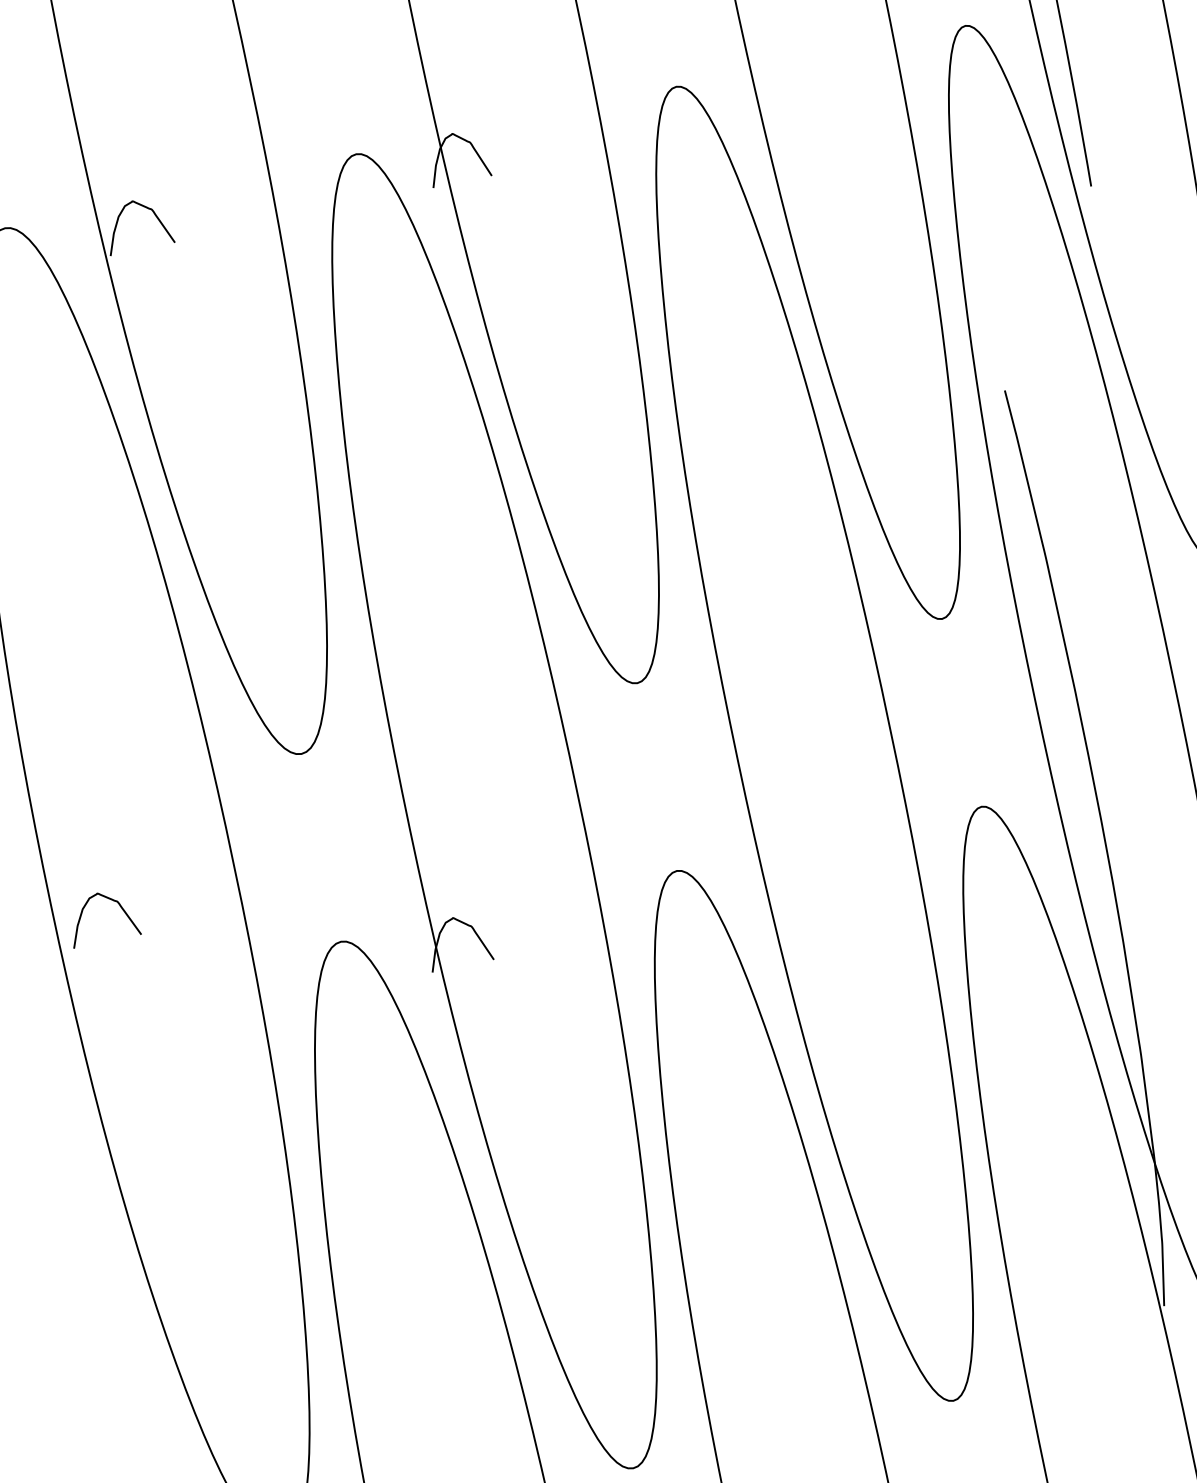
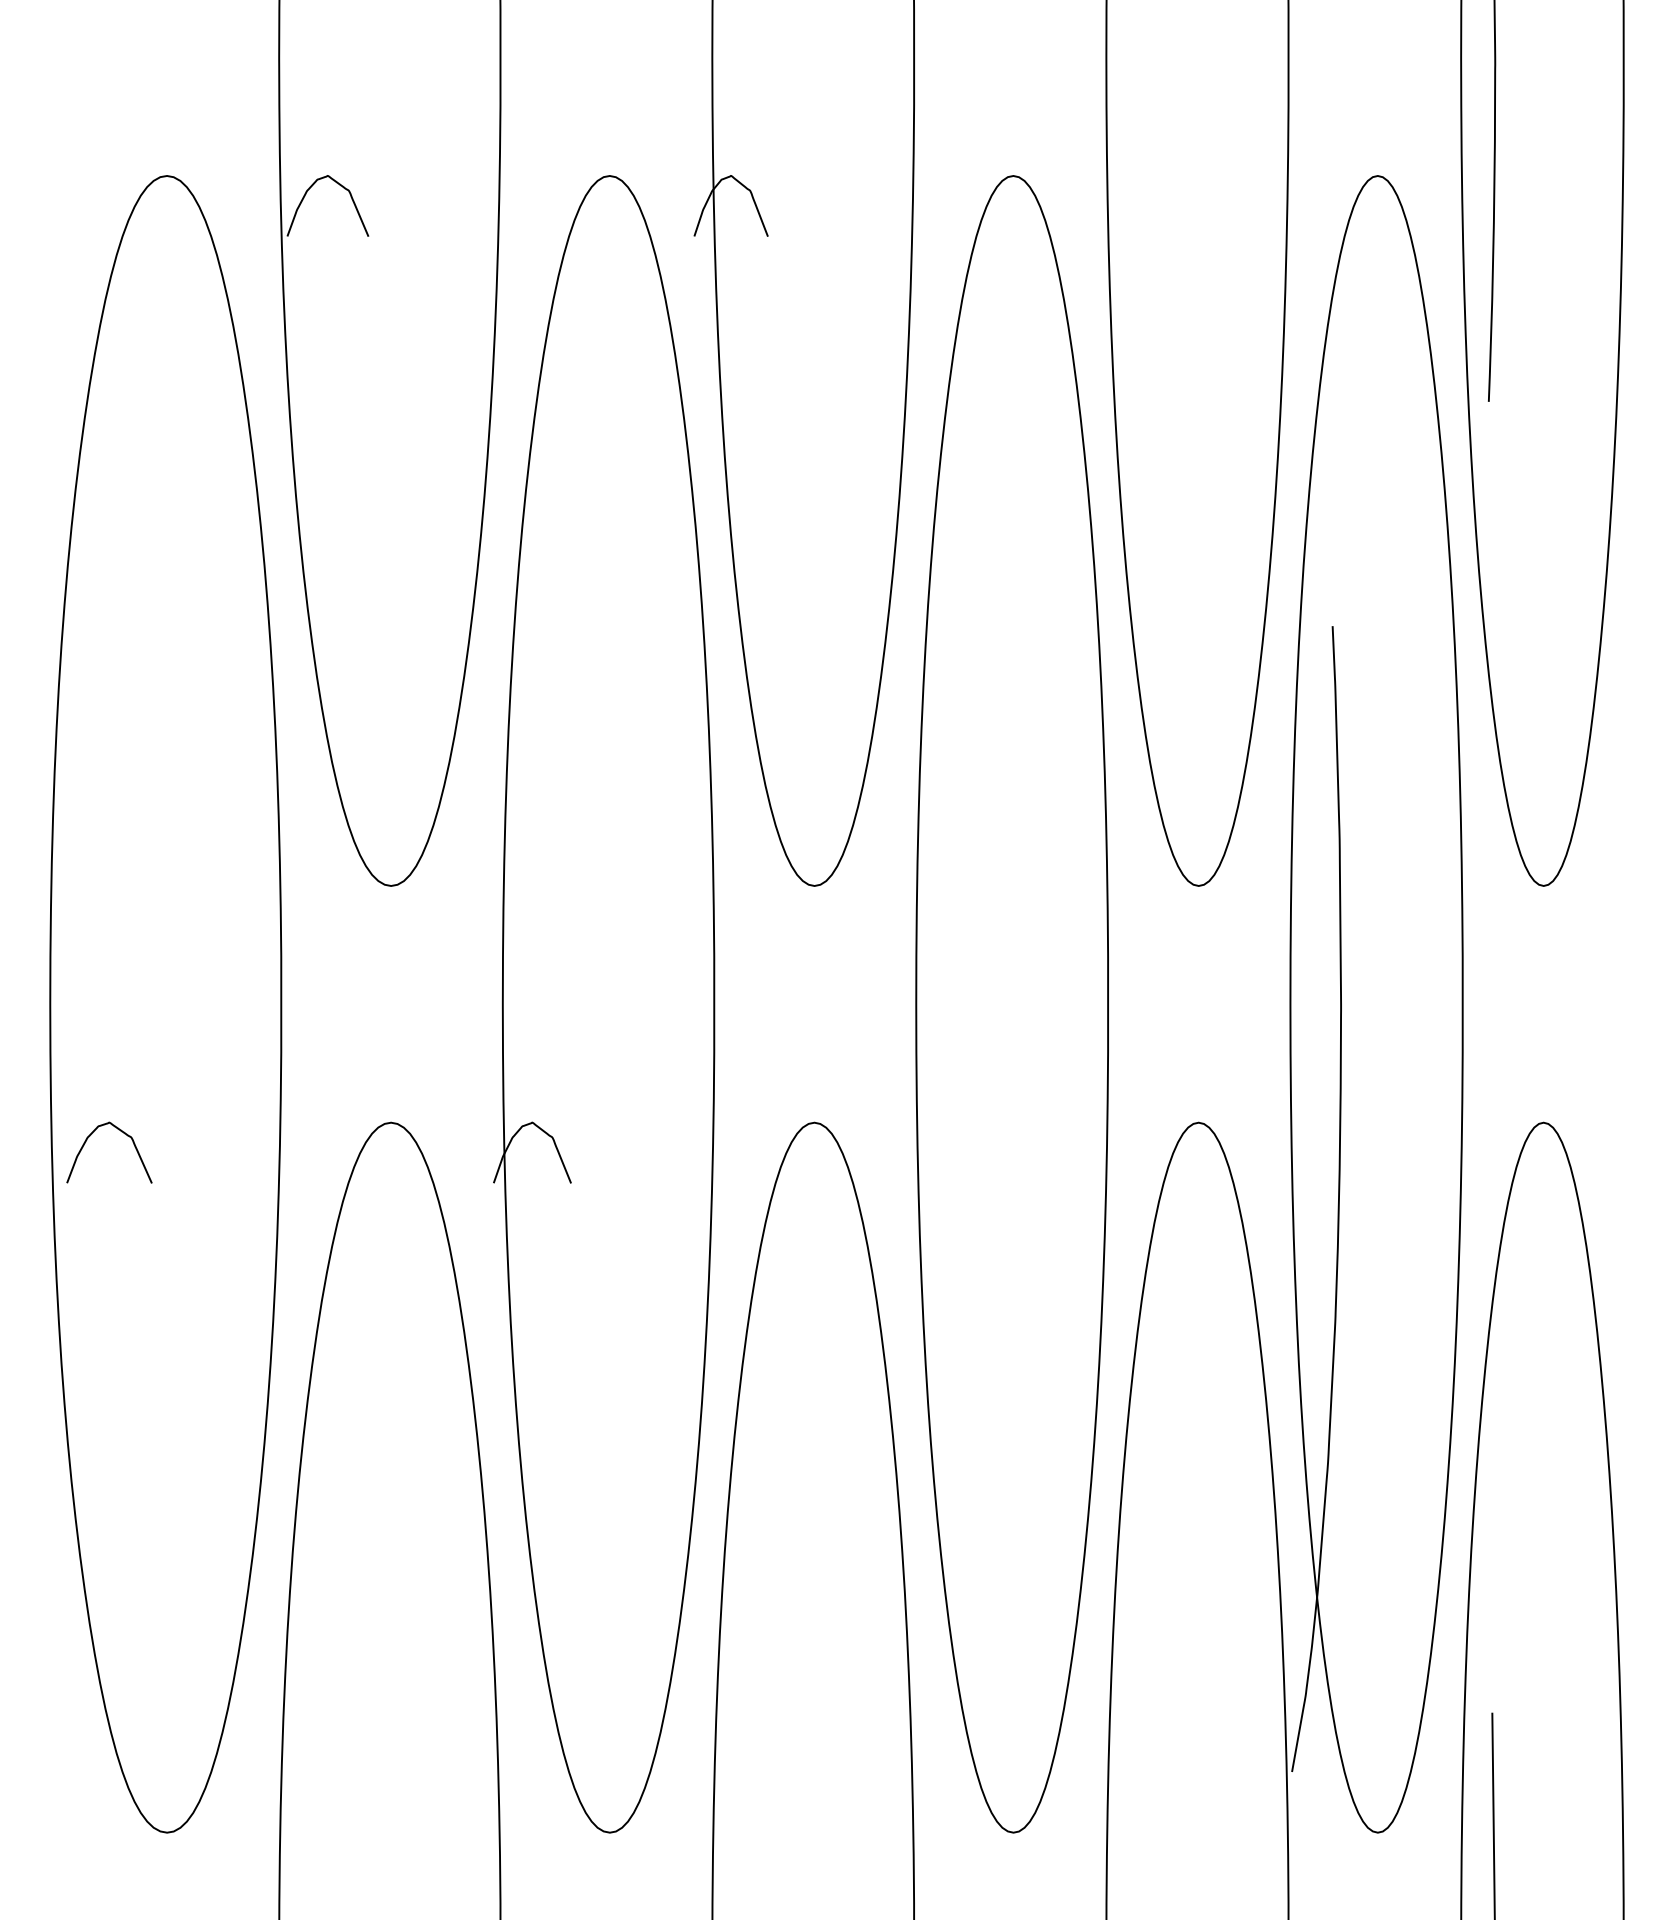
curve: (108, 899) -> (121, 1132), moved

